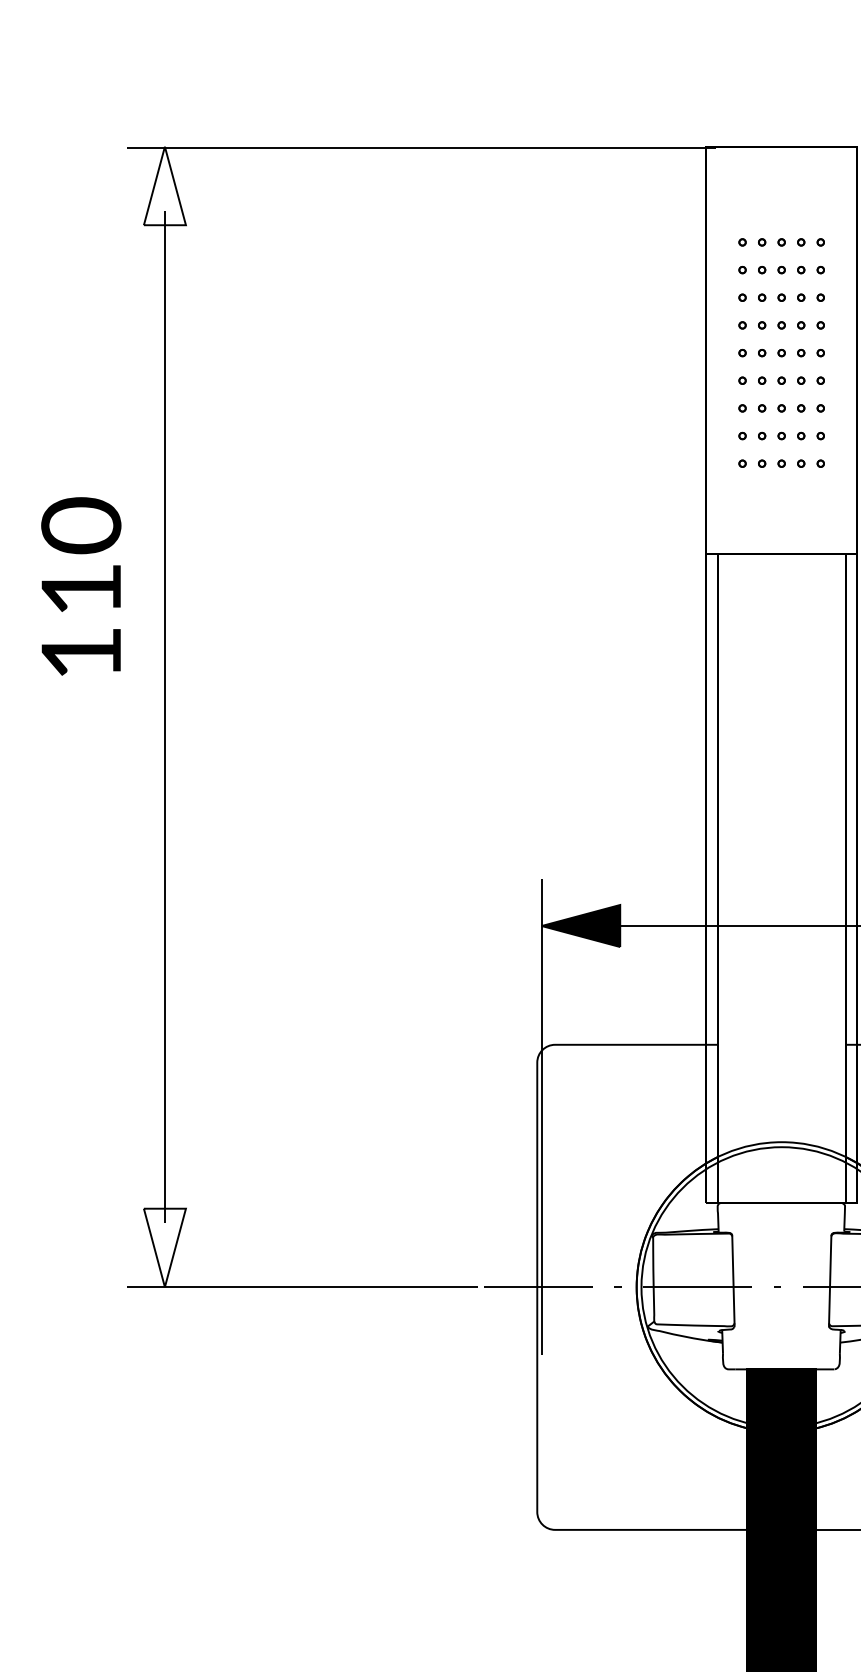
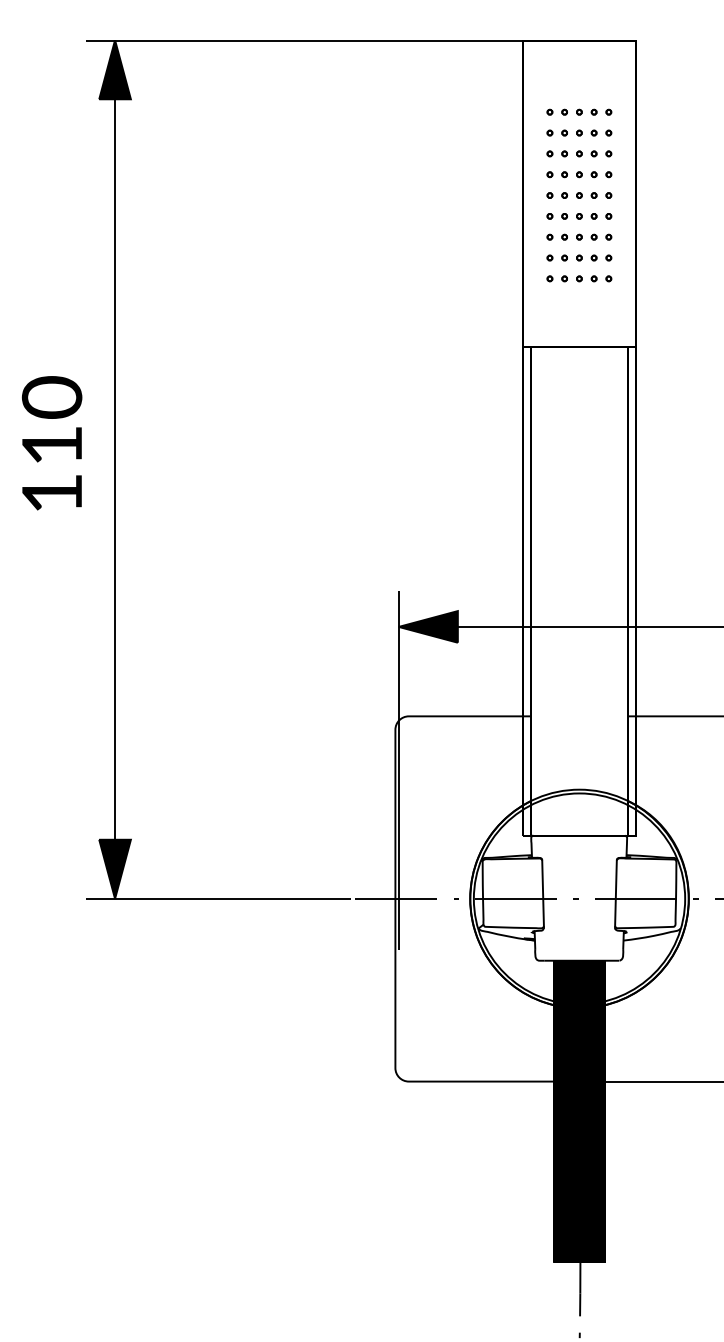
fill: (164, 185) -> (114, 69), added
text: (80, 586) -> (51, 443), moved
fill: (164, 1246) -> (114, 868), added

